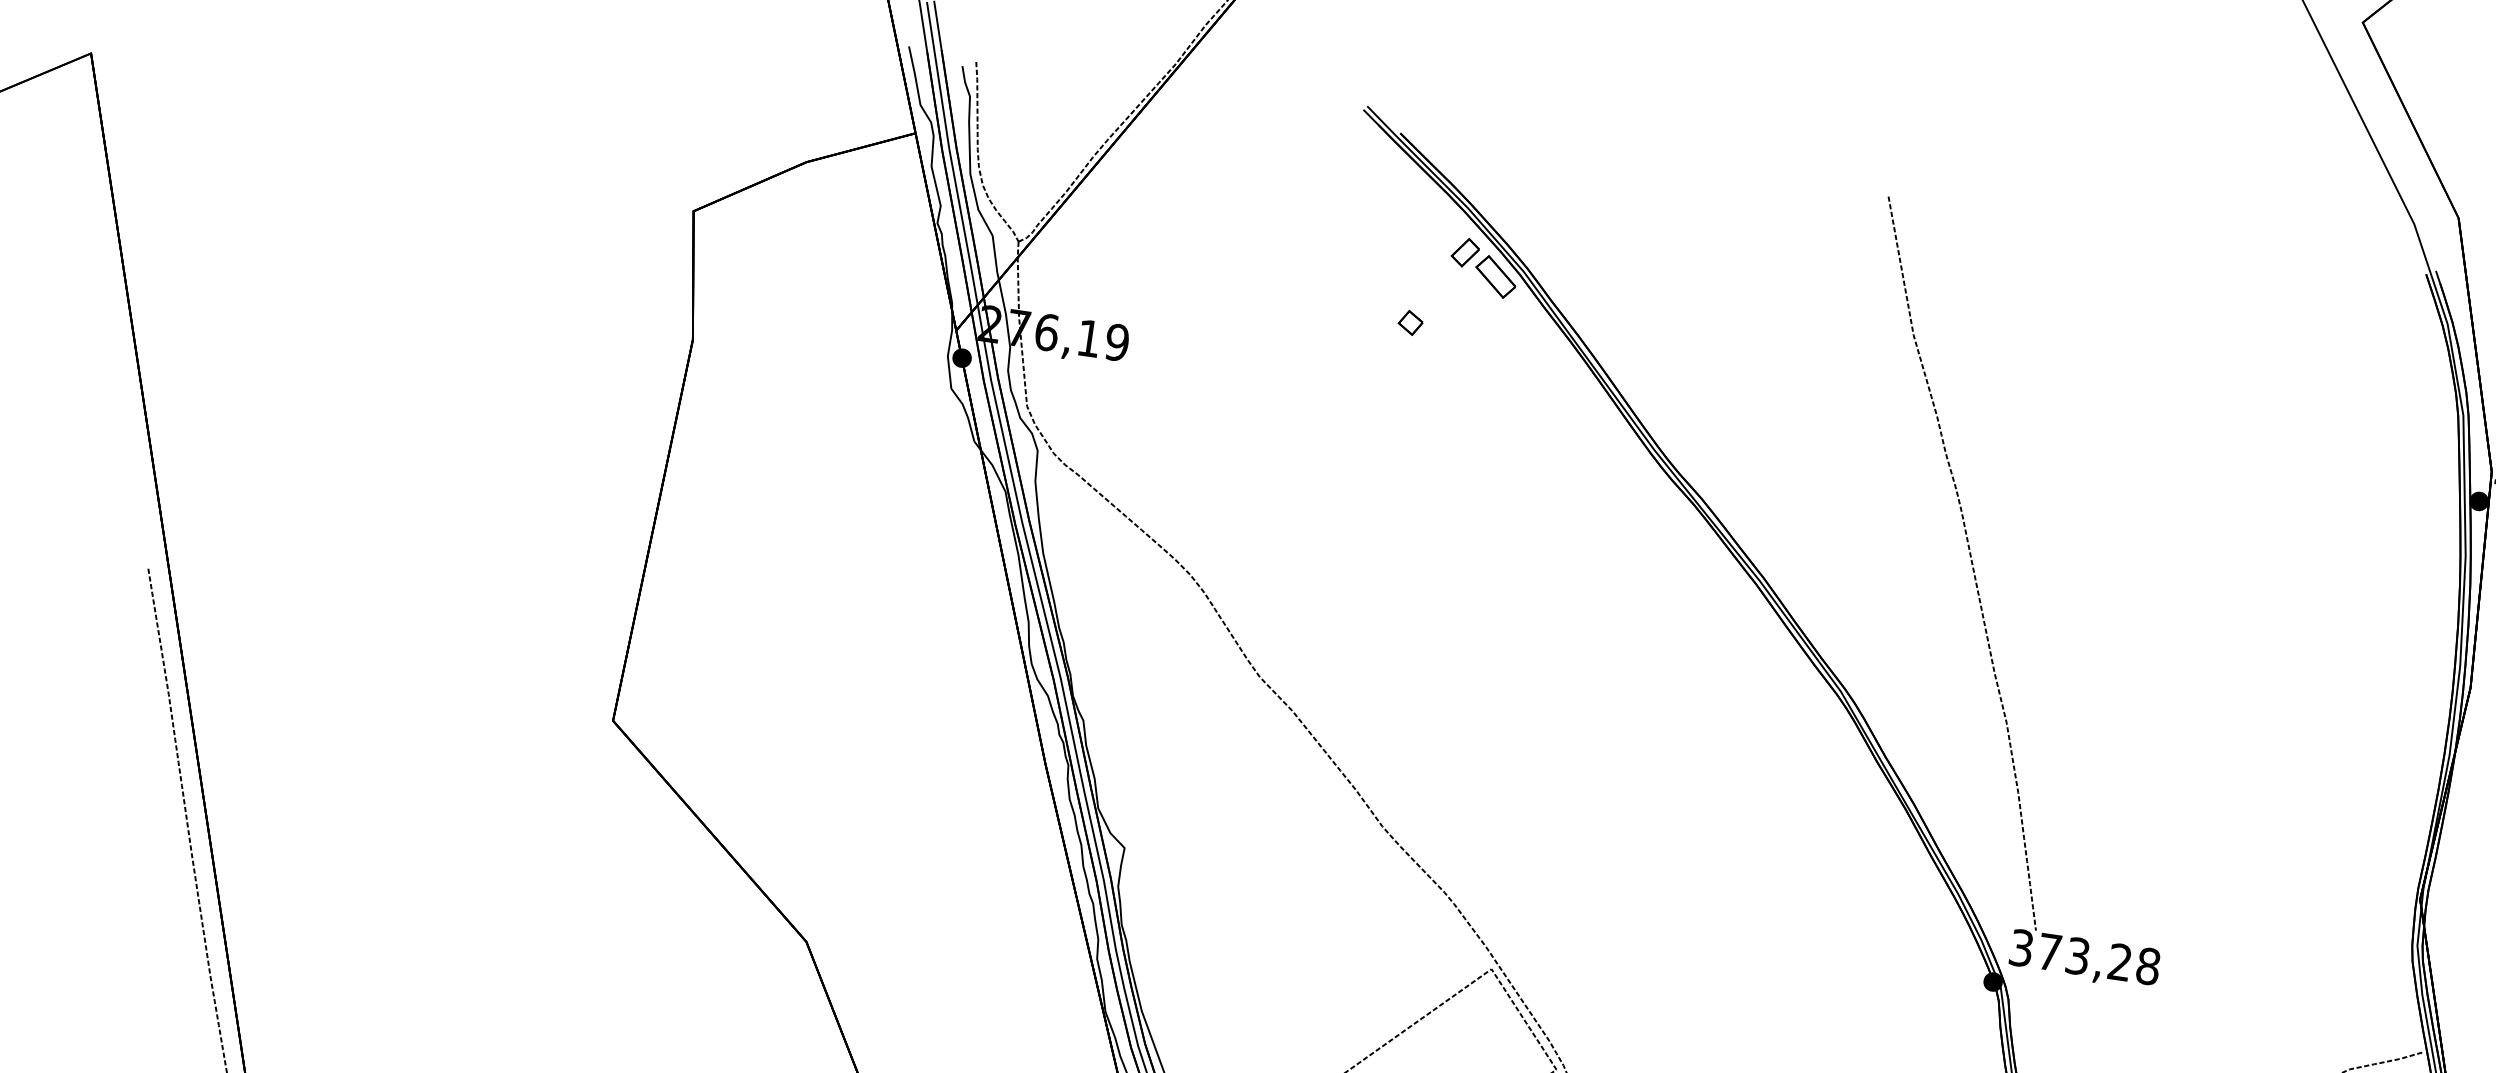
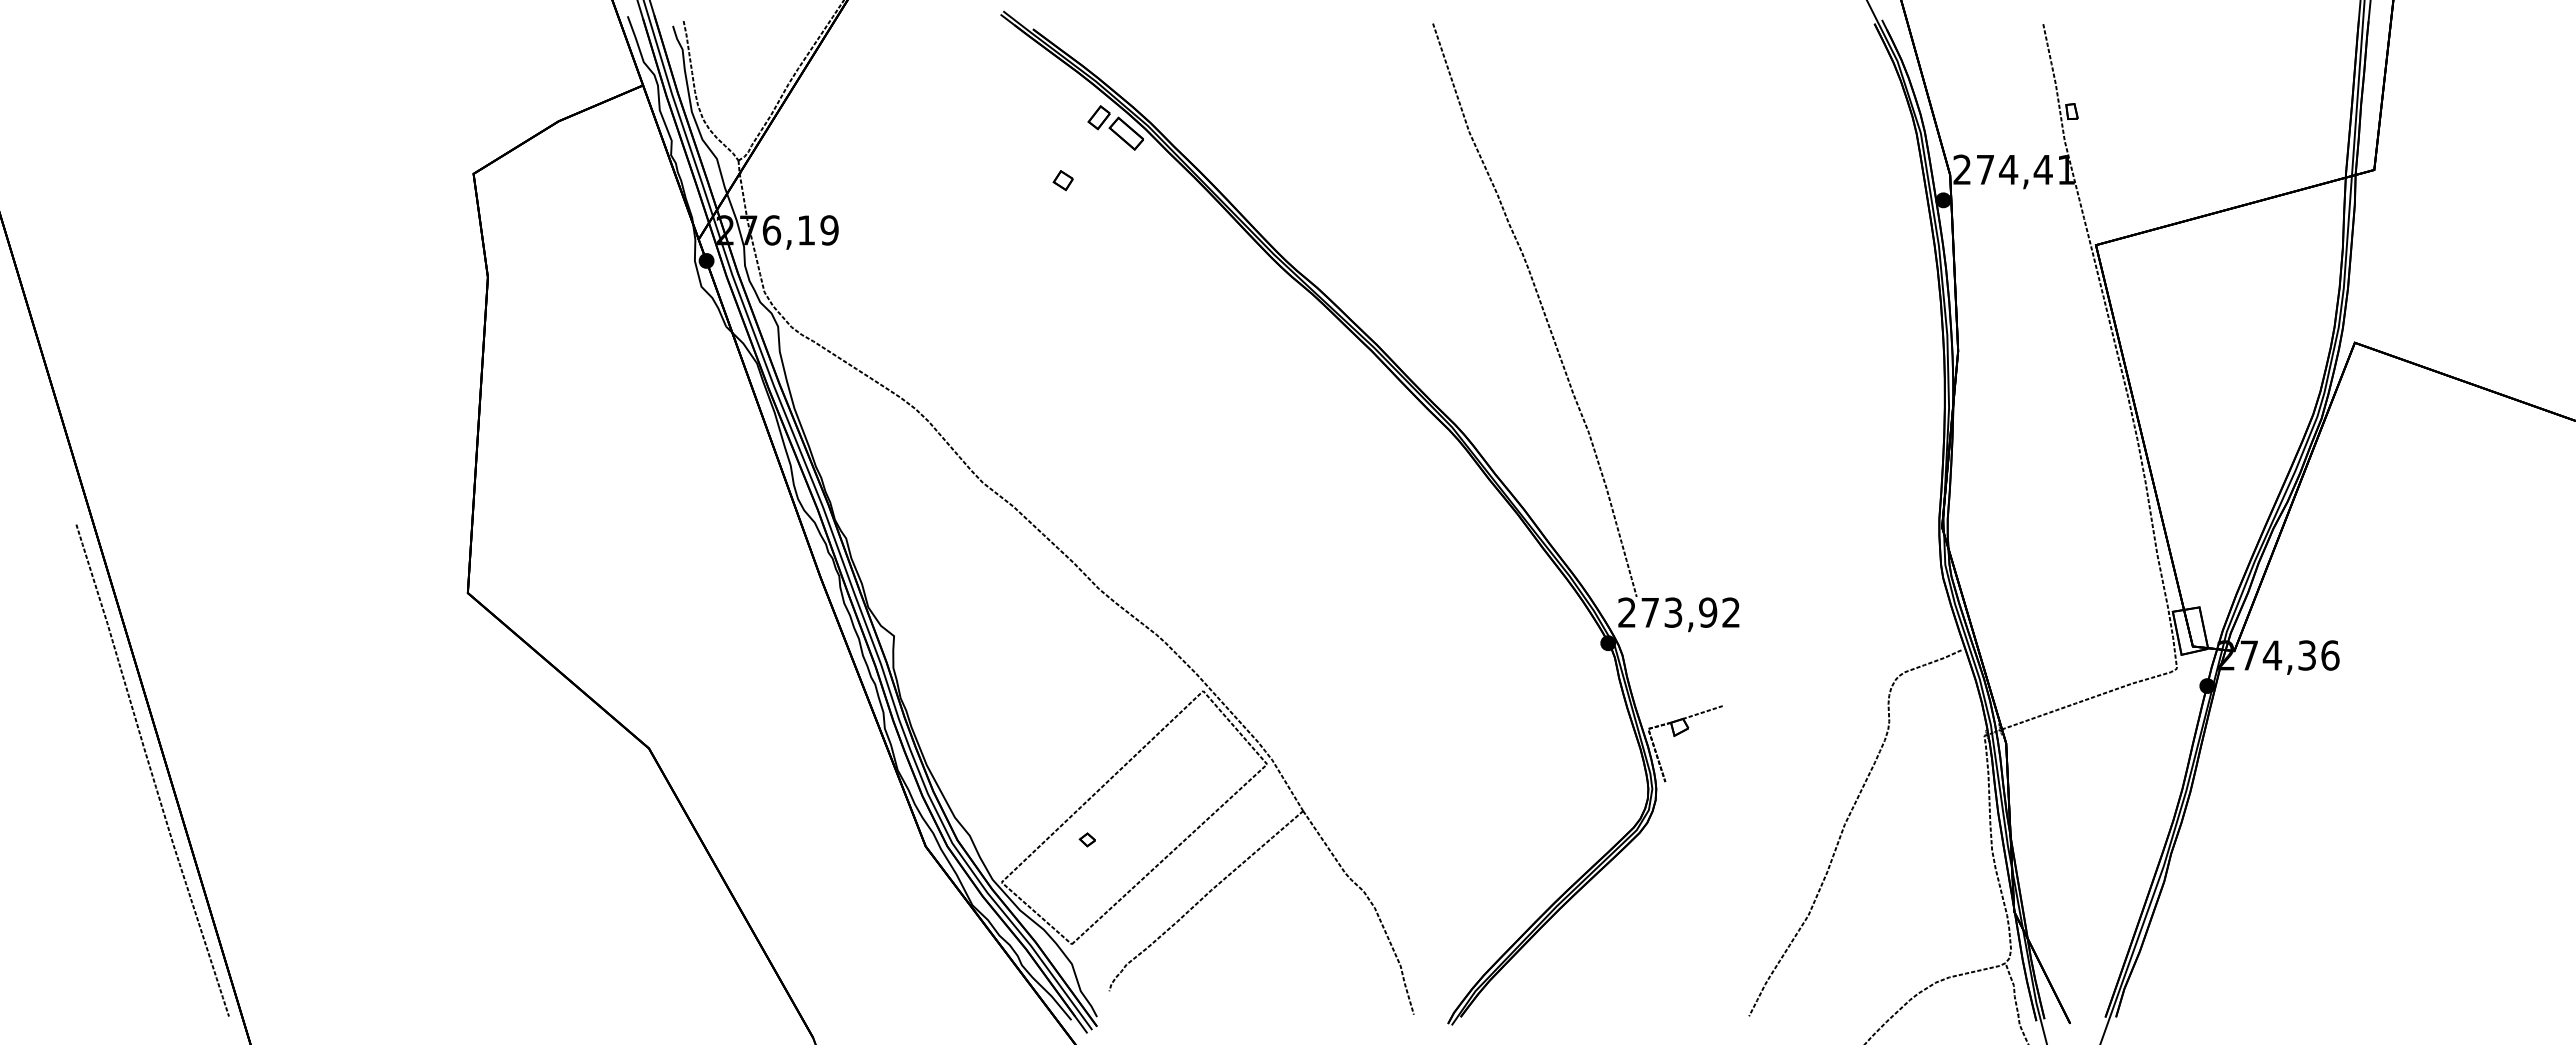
text: (2085, 957) -> (1679, 612), 373,28 -> 273,92

